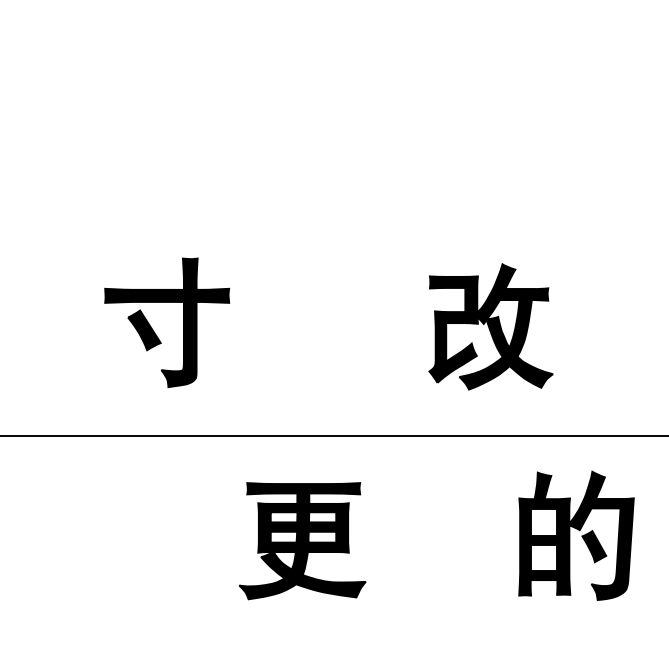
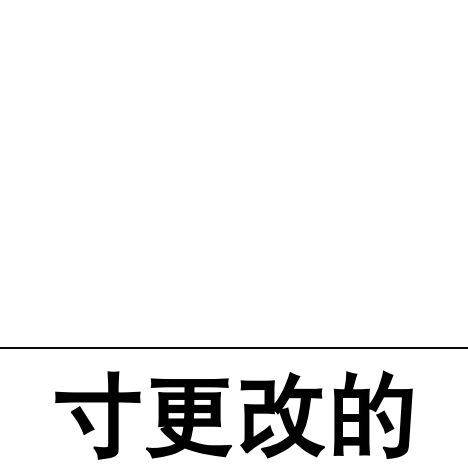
part: (490, 327) -> (282, 415), moved
part: (154, 330) -> (89, 420), moved

